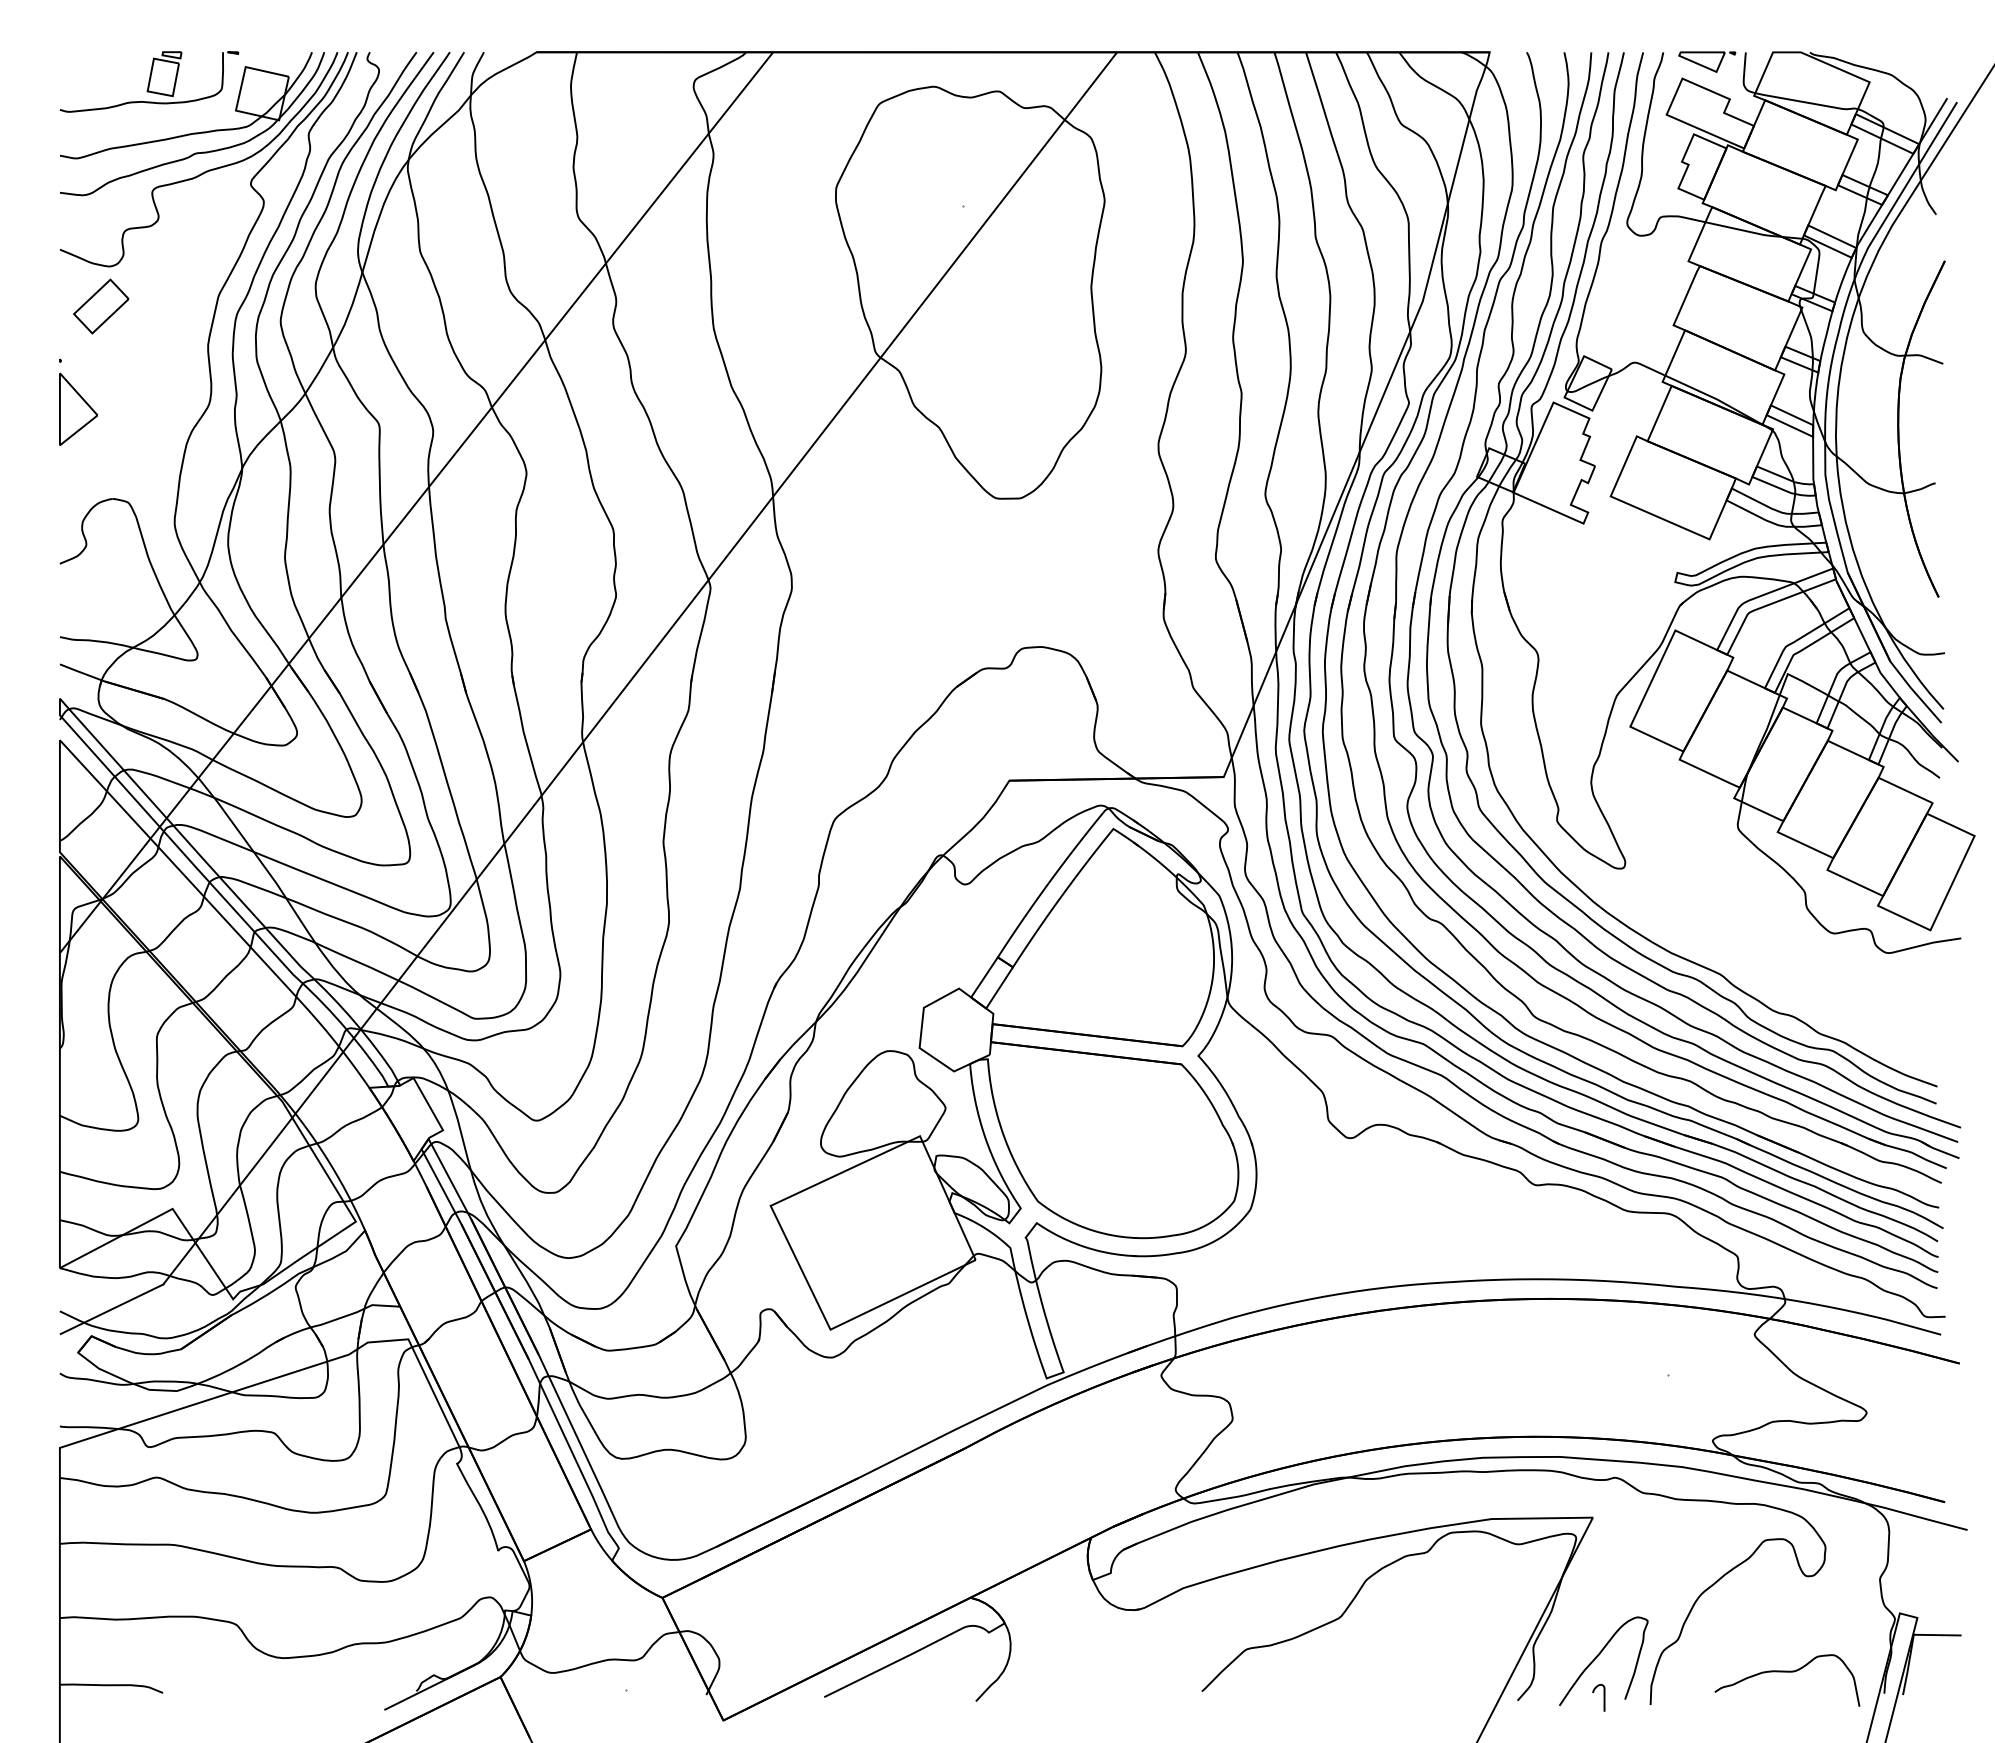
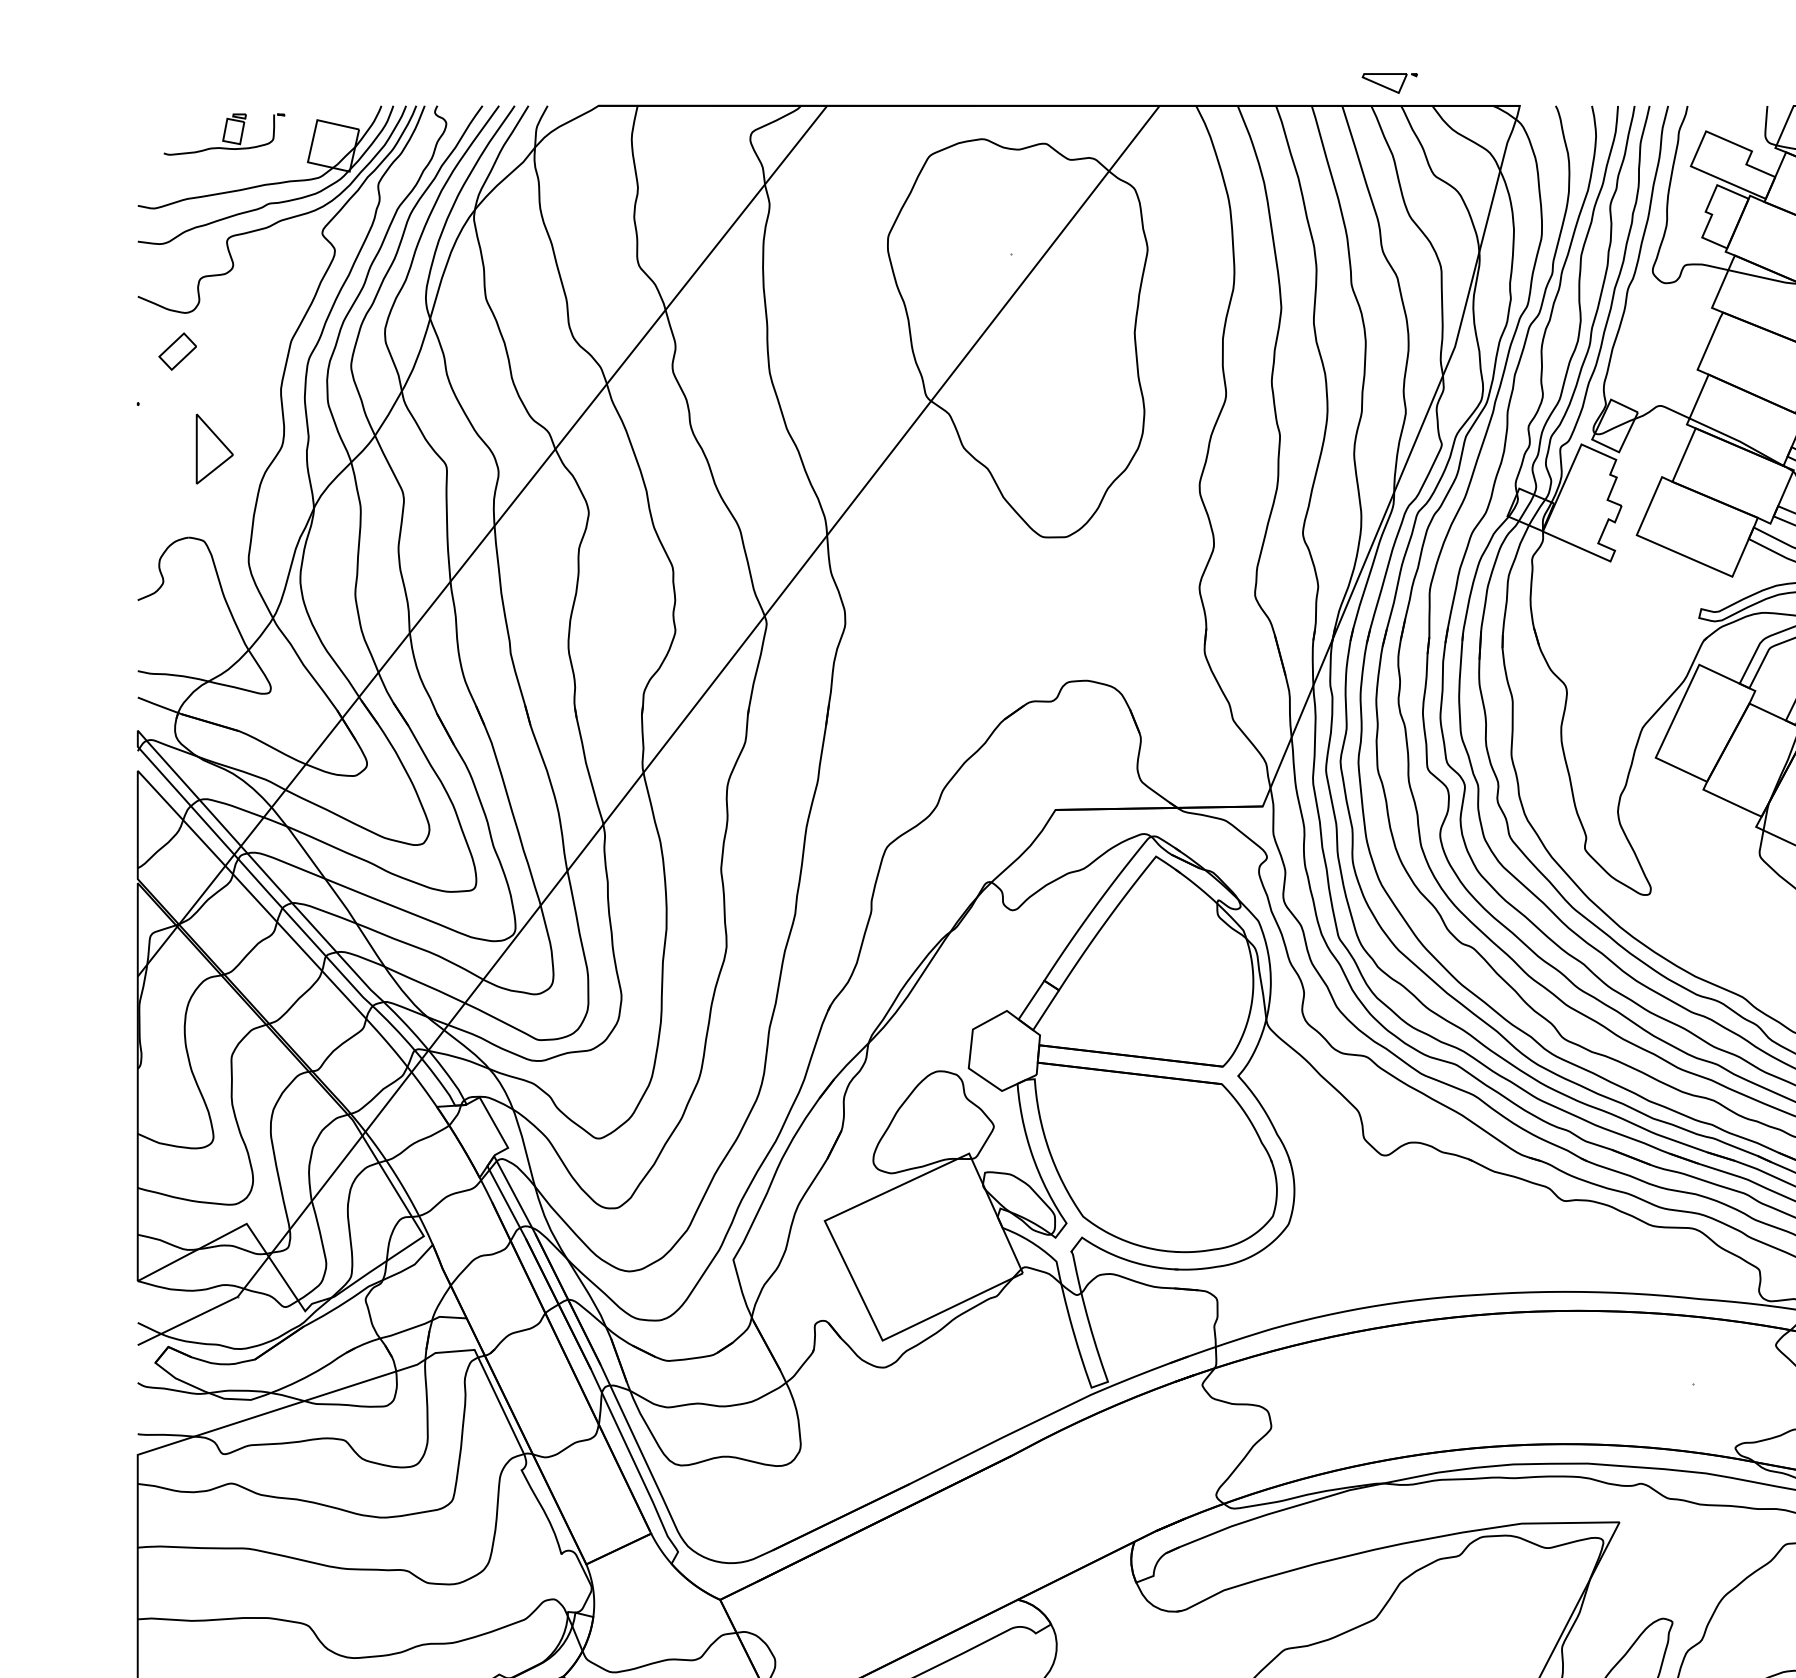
part: (1707, 61) -> (1390, 82), moved
part: (149, 81) -> (224, 134), size x0.7
part: (101, 306) -> (177, 351), size x0.7
part: (78, 408) -> (214, 448), moved

